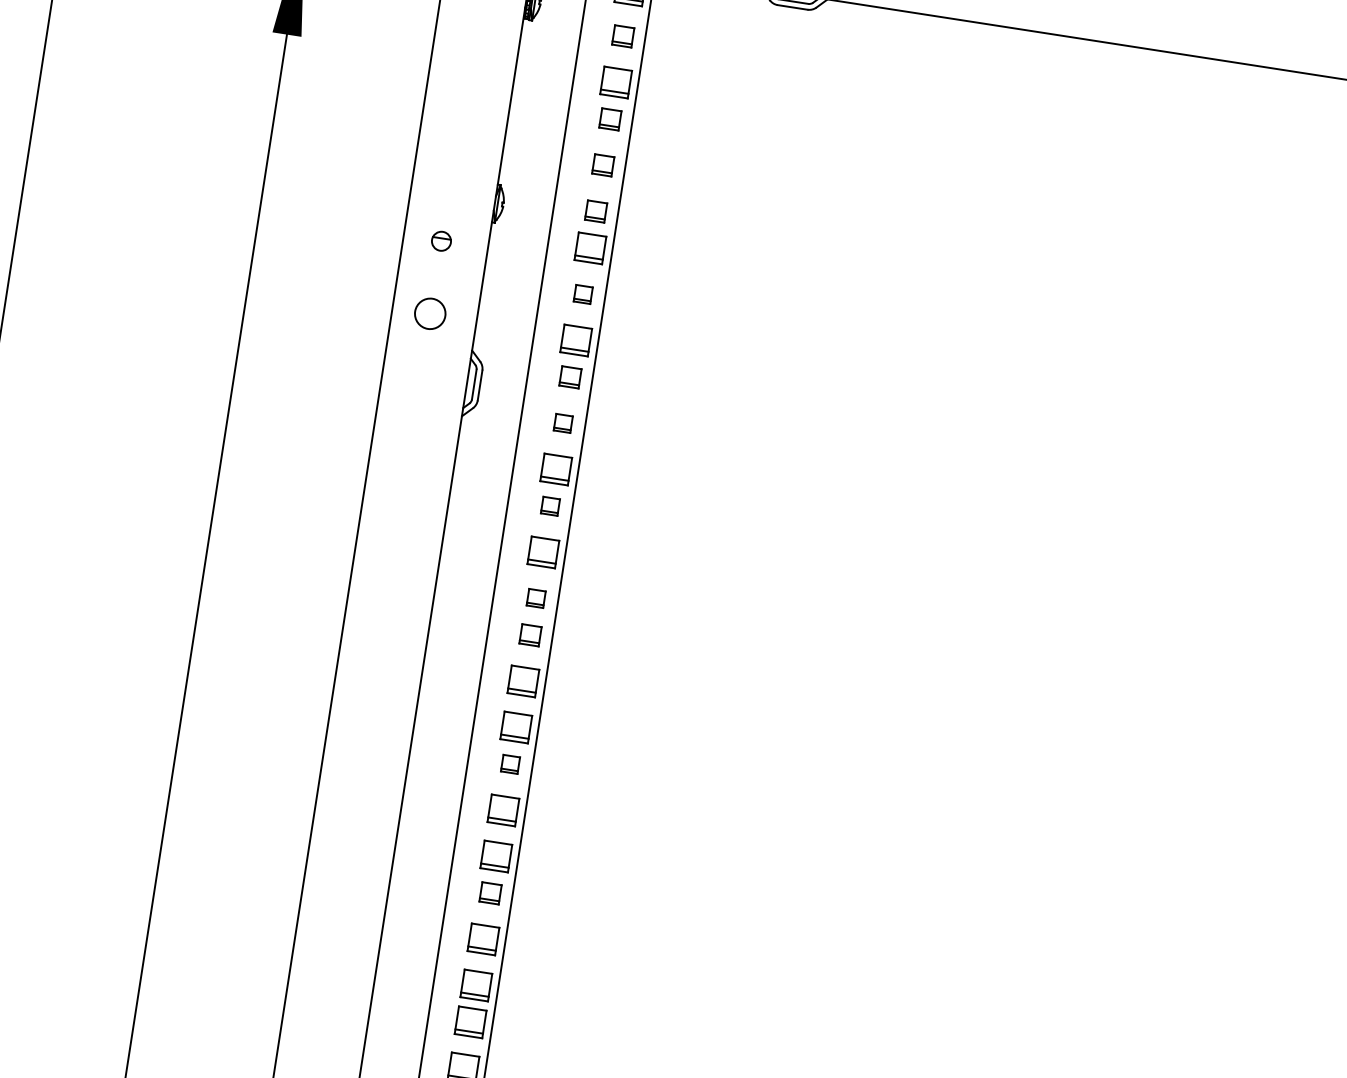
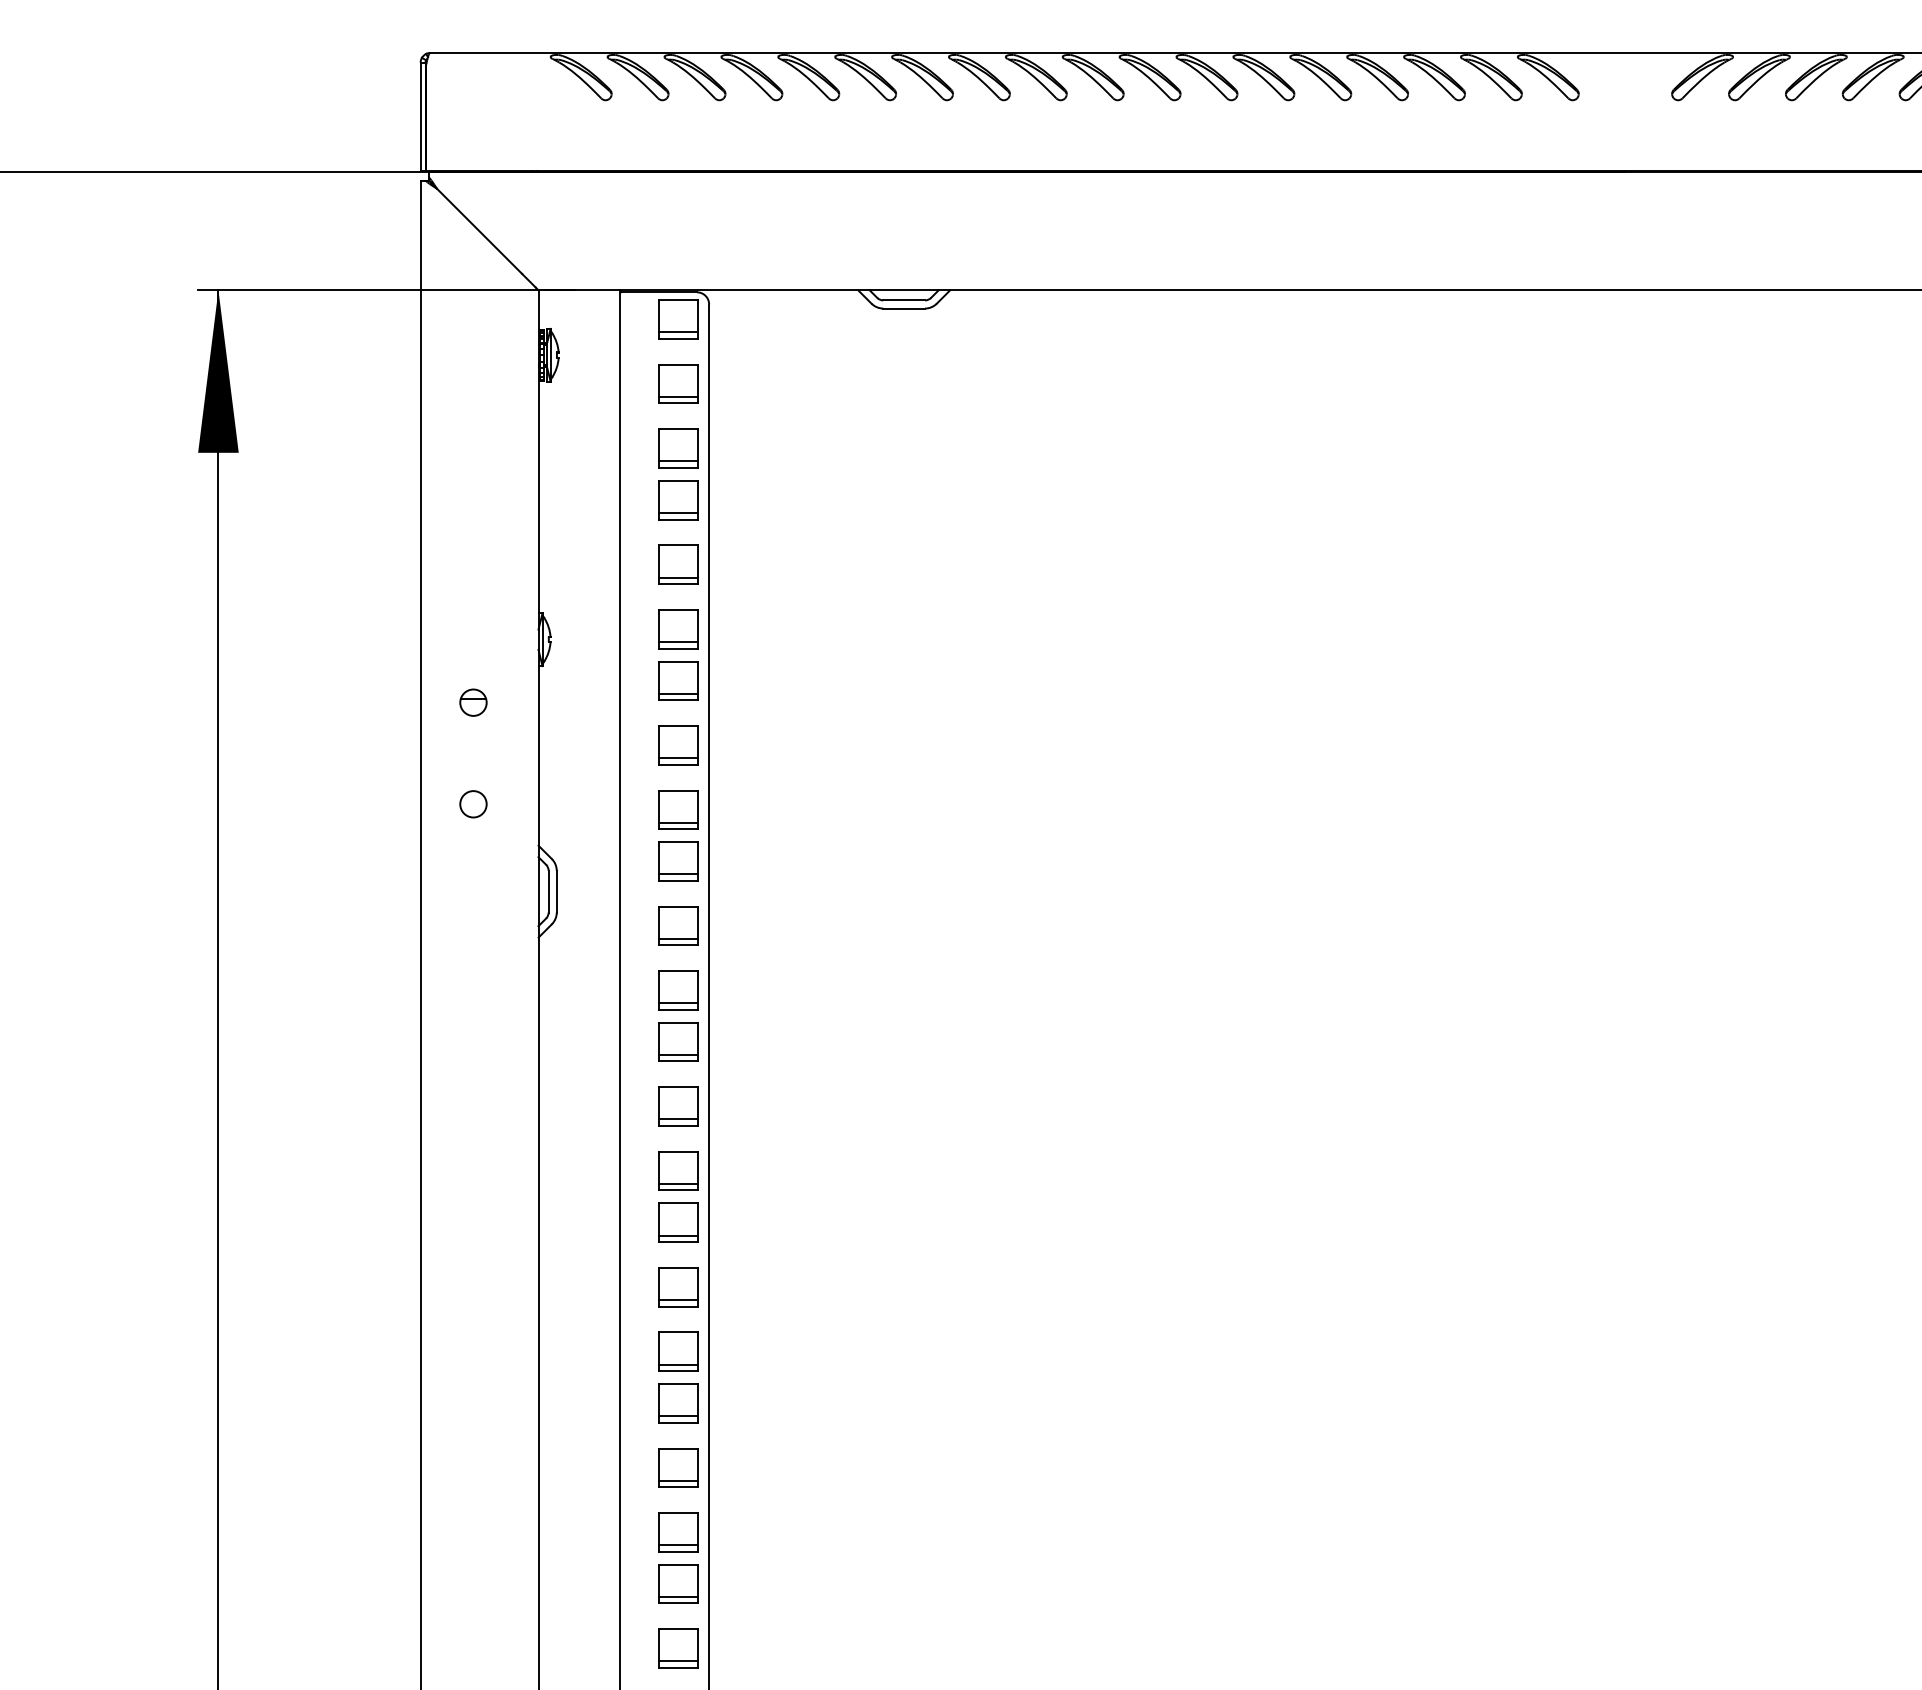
part: (623, 35) -> (678, 383), size x1.43
part: (610, 119) -> (678, 500), size x1.43
part: (603, 165) -> (678, 564), size x1.43
part: (596, 211) -> (678, 629), size x1.43
part: (583, 294) -> (678, 745), size x1.67
circle: (430, 314) -> (473, 804), size x0.62
part: (570, 377) -> (678, 861), size x1.43
part: (563, 423) -> (678, 925), size x1.67
part: (550, 505) -> (678, 1041), size x1.67
part: (536, 598) -> (678, 1170), size x1.67
part: (530, 635) -> (678, 1222), size x1.43
part: (510, 764) -> (678, 1403), size x1.67
part: (490, 893) -> (678, 1583), size x1.43

